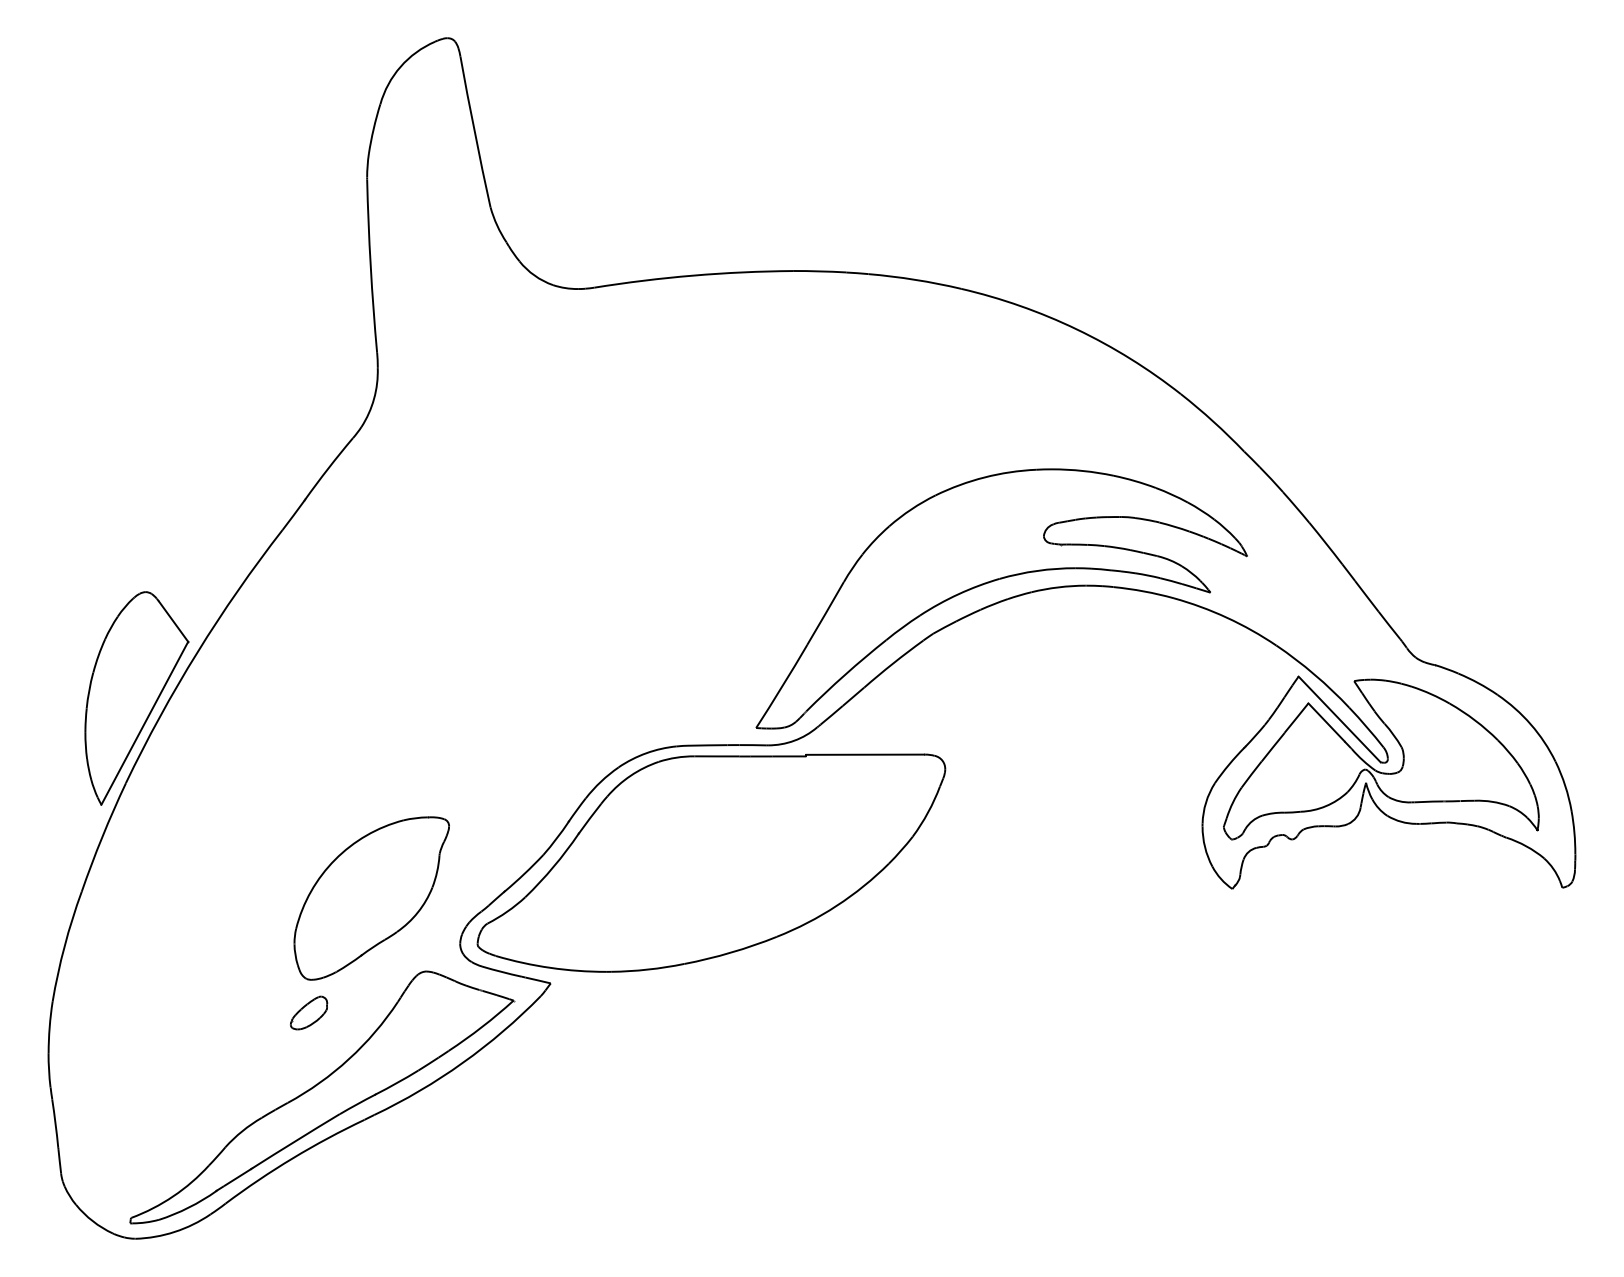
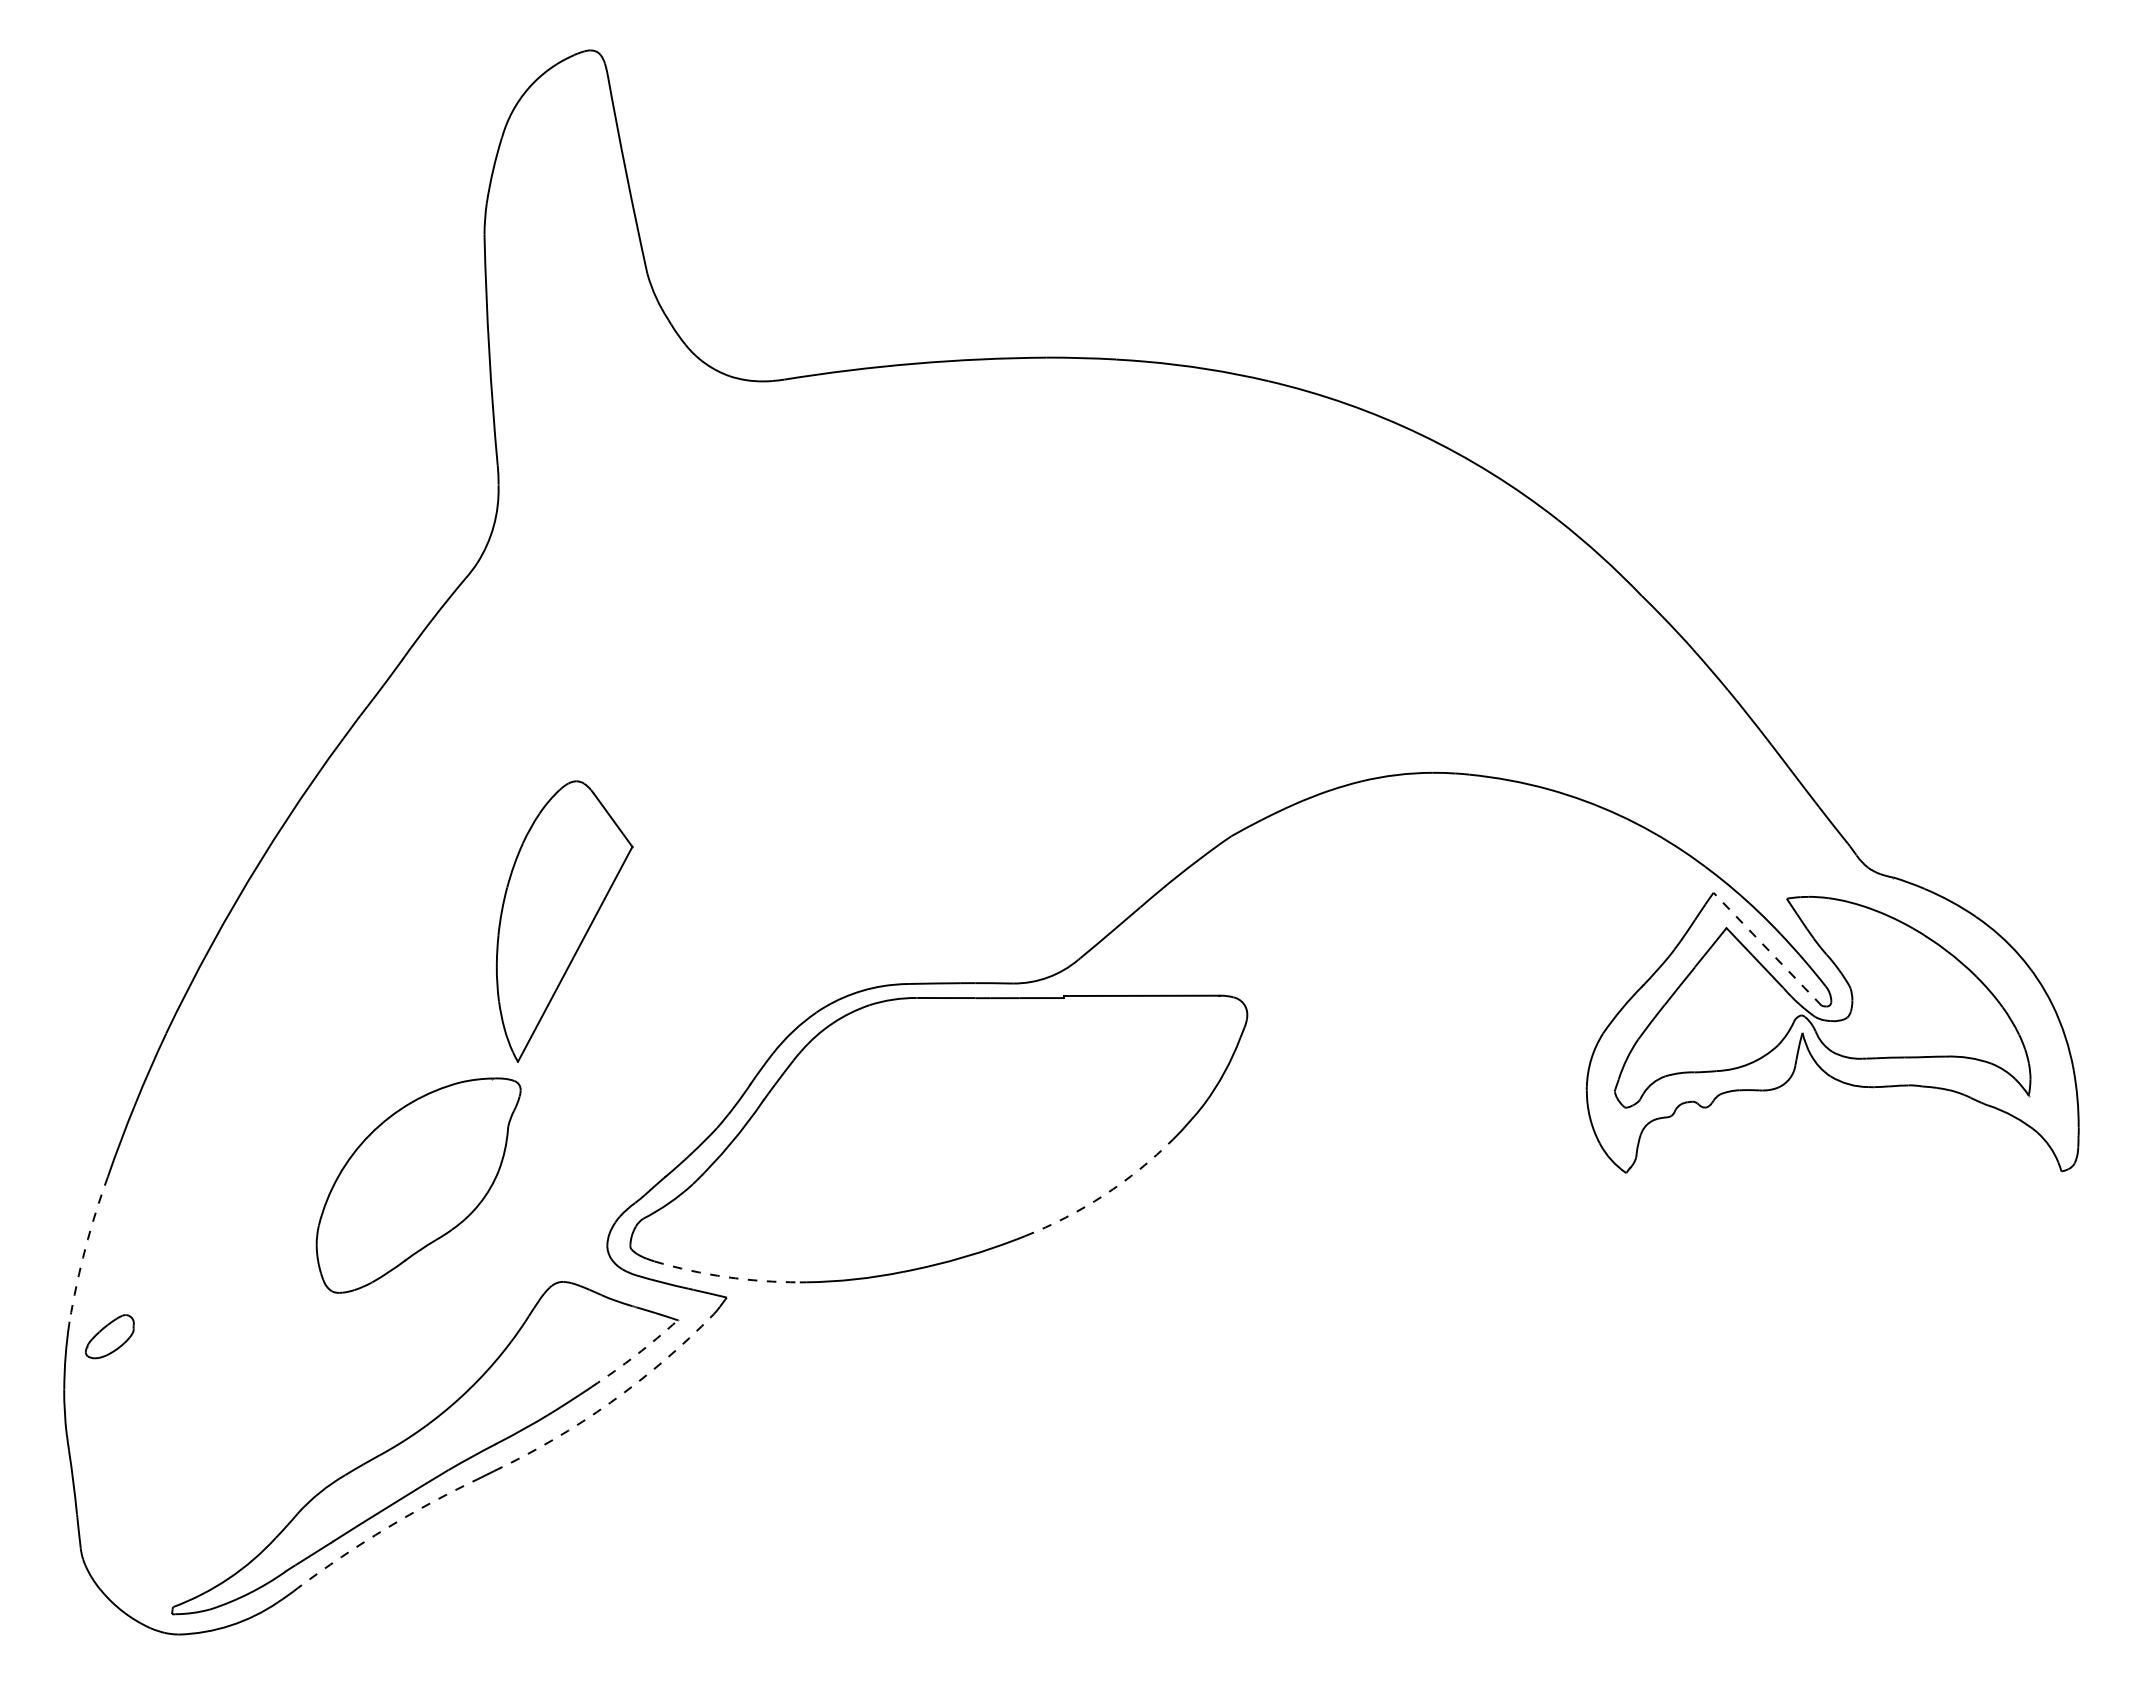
part: (996, 580) -> (1314, 766), removed
part: (136, 698) -> (564, 921), moved
line: (1339, 718) -> (1767, 948), solid -> dashed
part: (371, 898) -> (418, 1185), moved
arc: (837, 906) -> (1104, 1195), solid -> dashed
arc: (64, 946) -> (85, 1248), solid -> dashed
arc: (550, 968) -> (726, 1277), solid -> dashed
part: (308, 1012) -> (109, 1336), moved
arc: (482, 1027) -> (636, 1355), solid -> dashed
arc: (462, 1062) -> (610, 1402), solid -> dashed
arc: (292, 1158) -> (386, 1528), solid -> dashed

